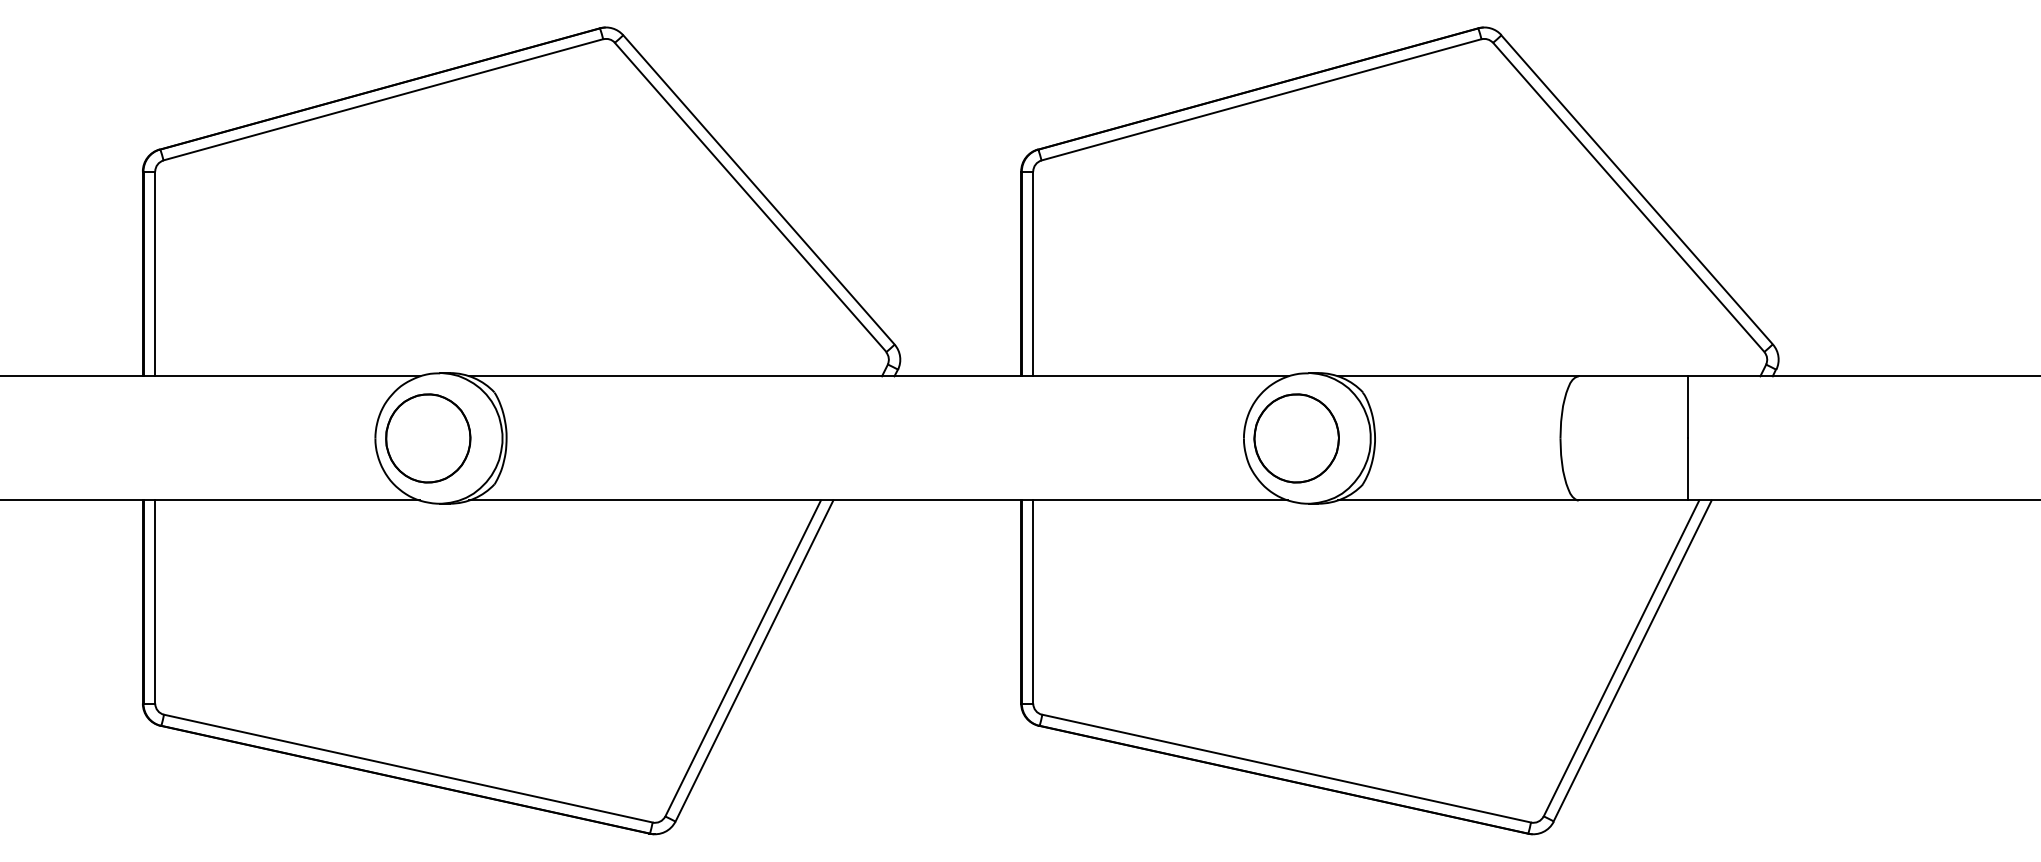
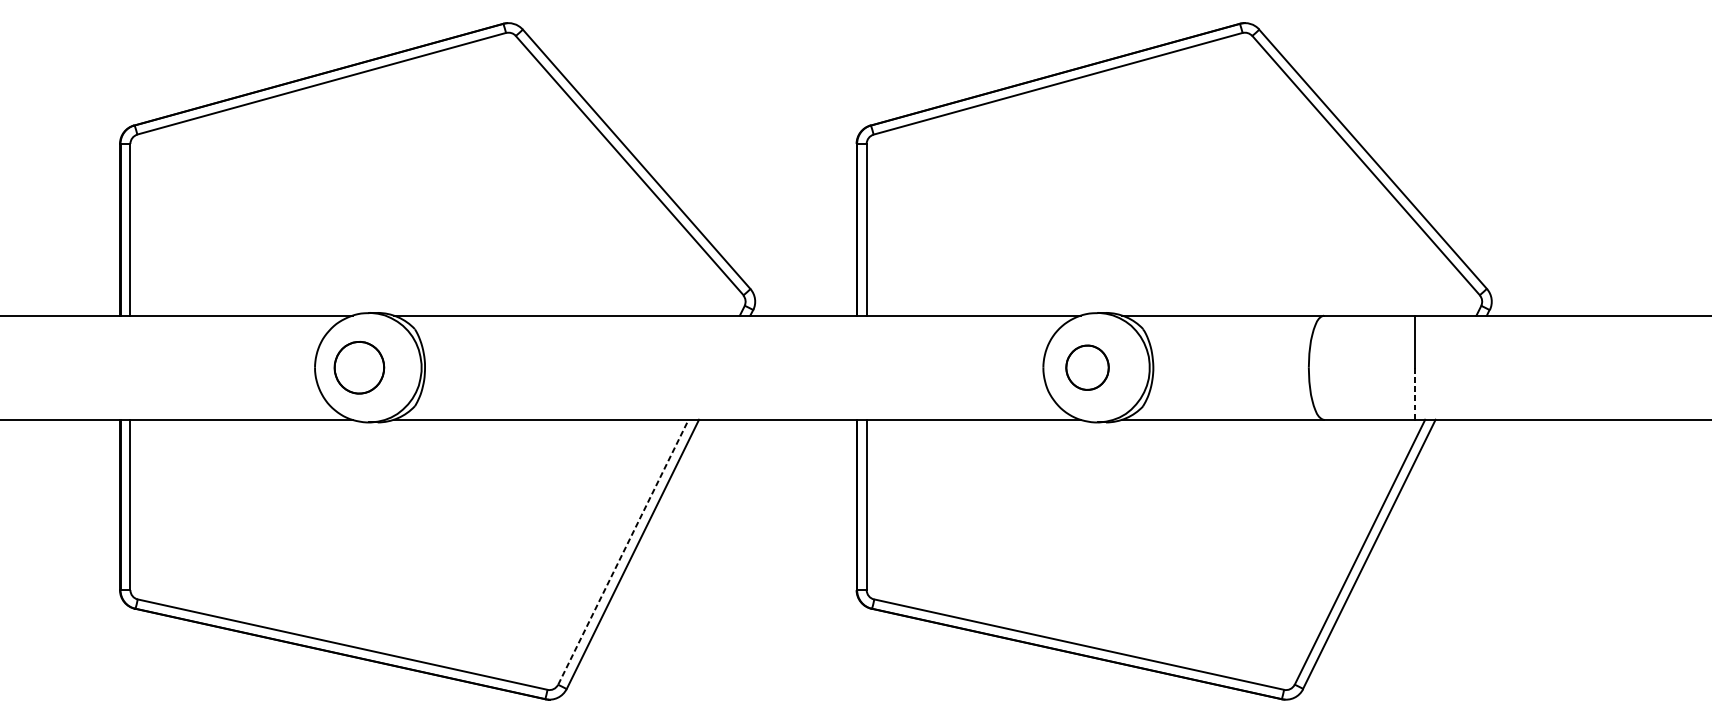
part: (428, 438) -> (359, 367), size x0.7
part: (1296, 438) -> (1087, 367), size x0.6
line: (1687, 469) -> (1415, 393), solid -> dashed
line: (743, 657) -> (623, 551), solid -> dashed

